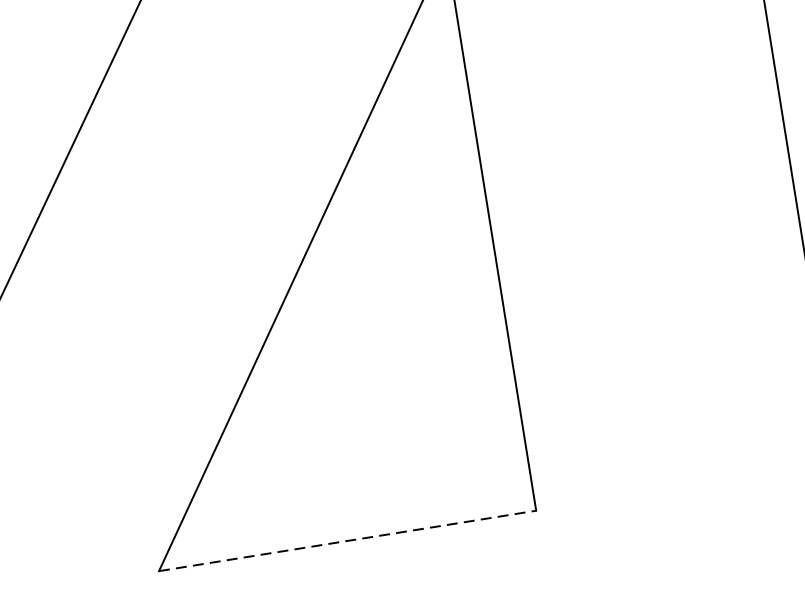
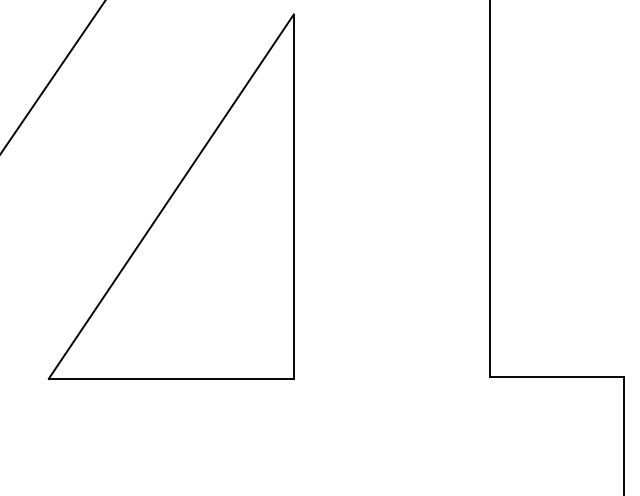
line: (347, 540) -> (171, 378), dashed -> solid

